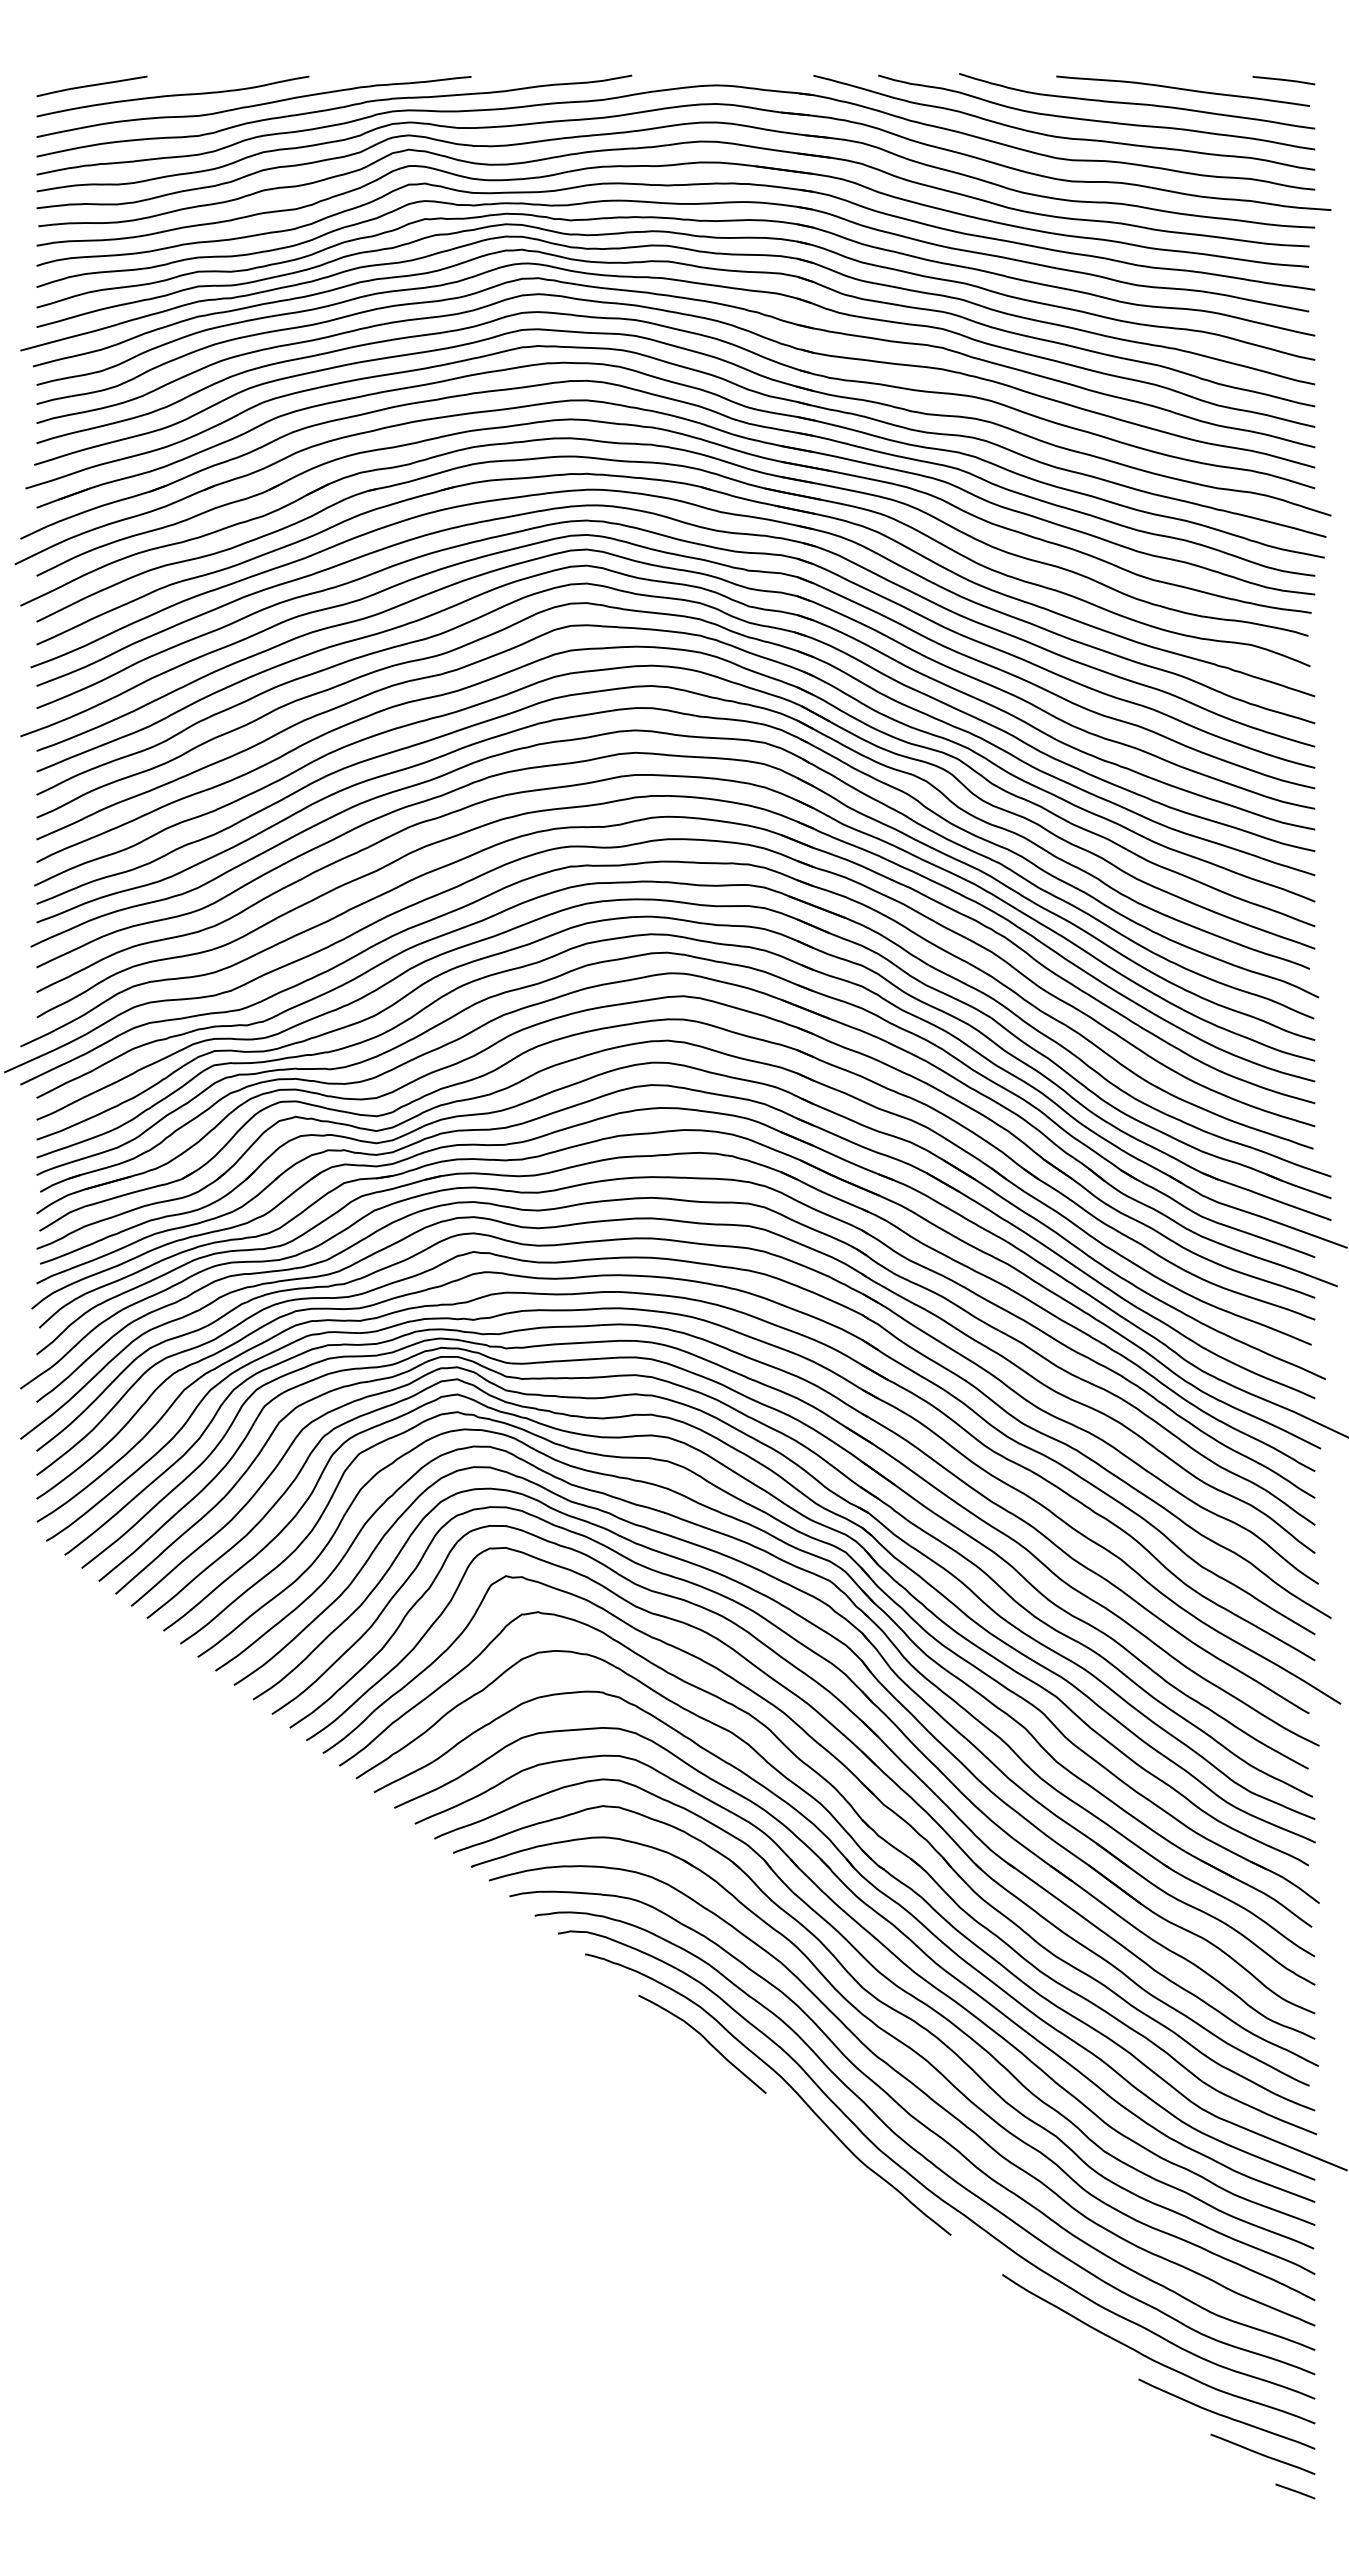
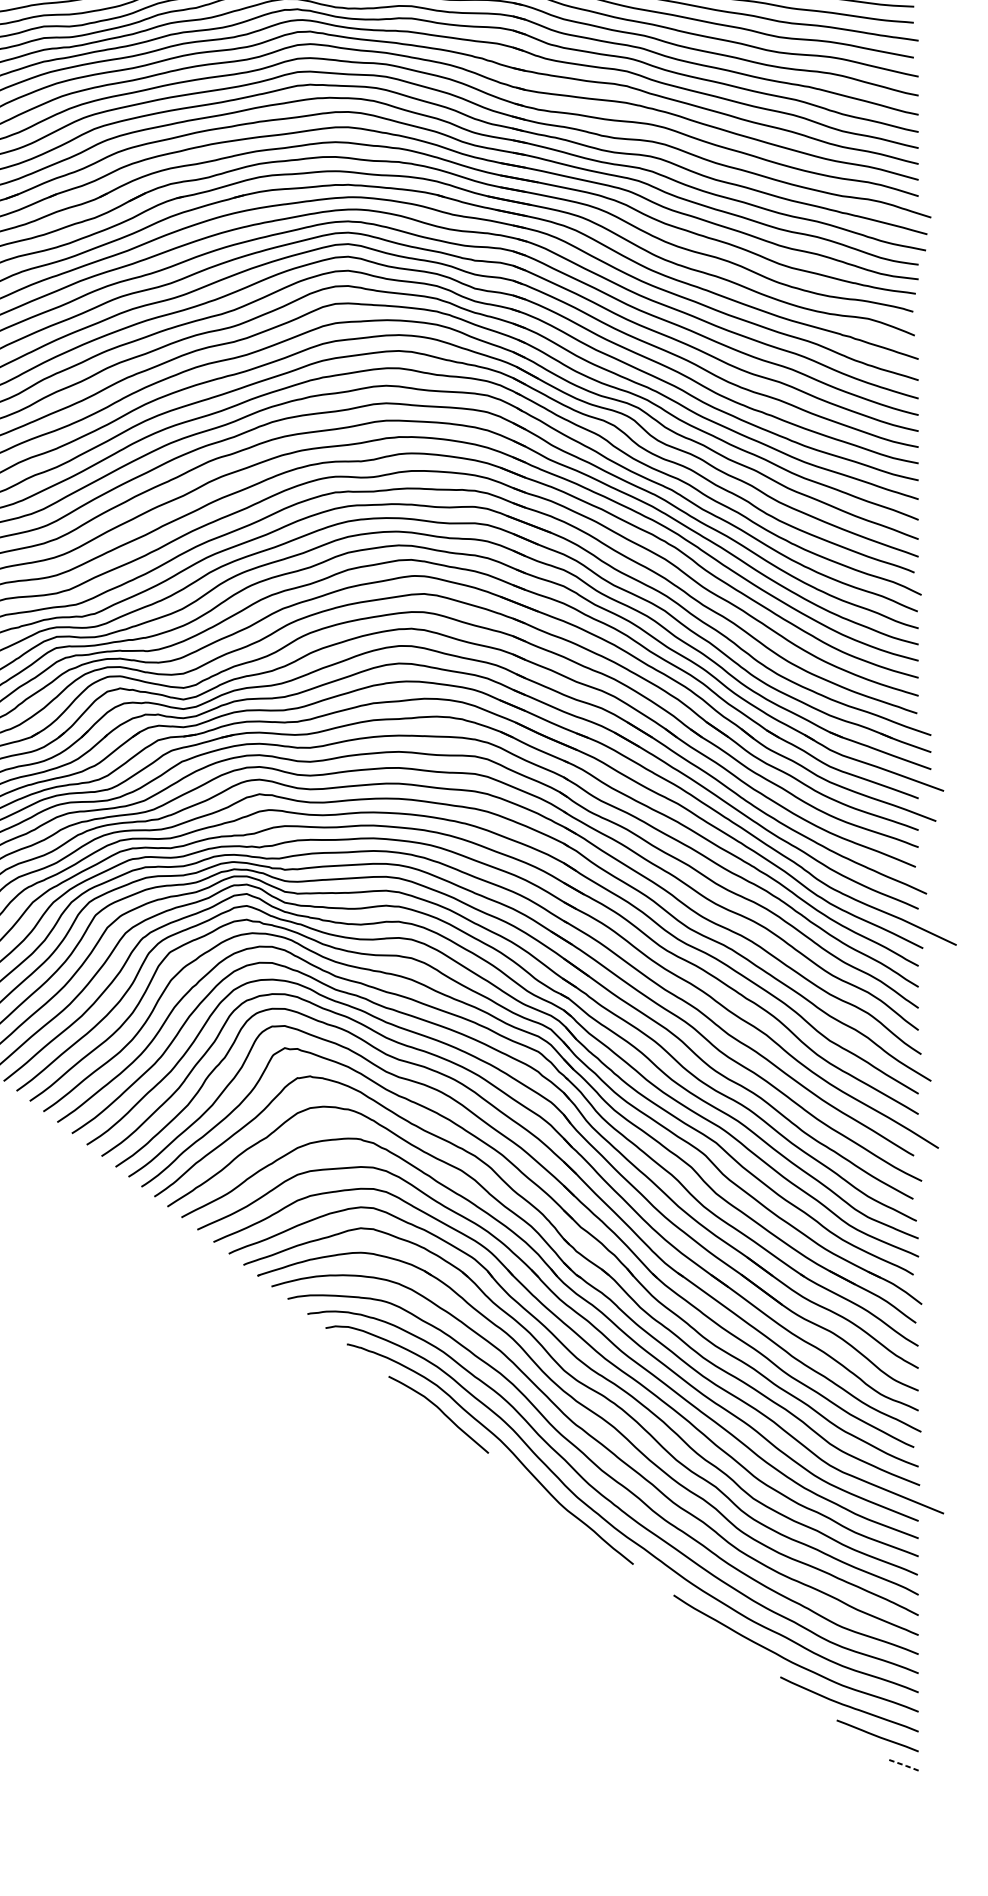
line: (1295, 2491) -> (903, 1765), solid -> dashed

